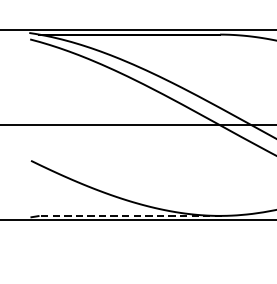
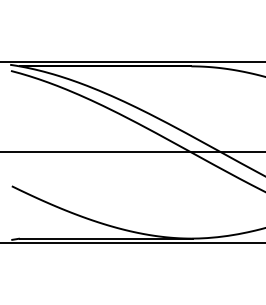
line: (130, 215) -> (106, 238), dashed -> solid

